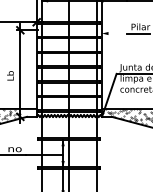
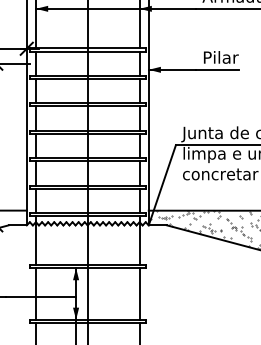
line: (114, 33) -> (172, 69), added

